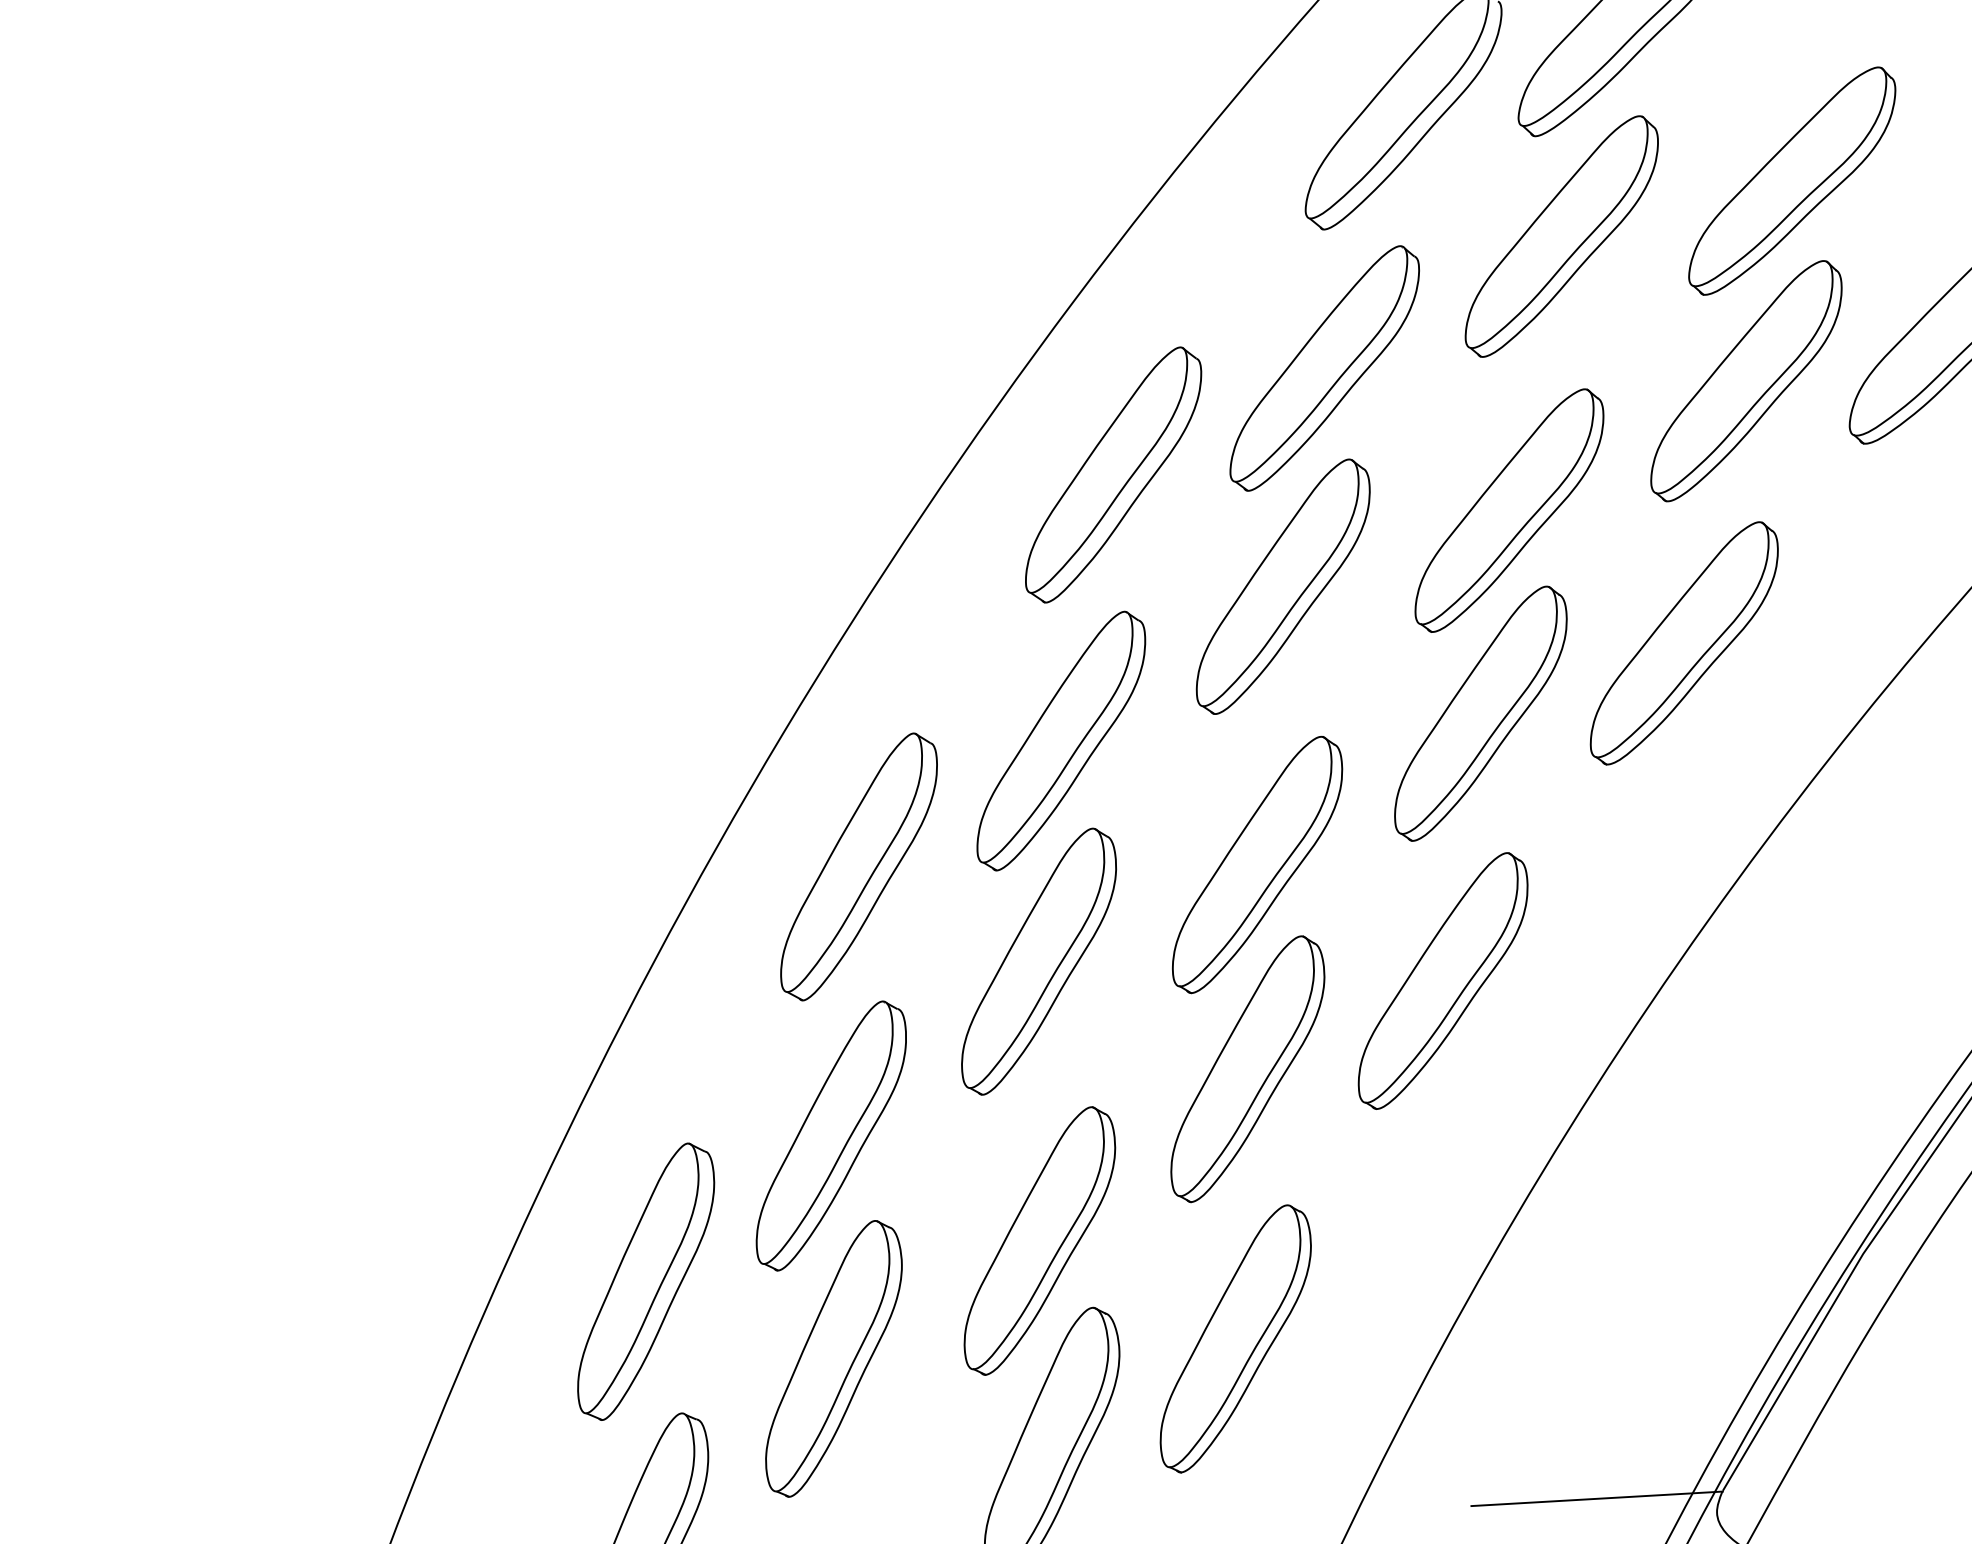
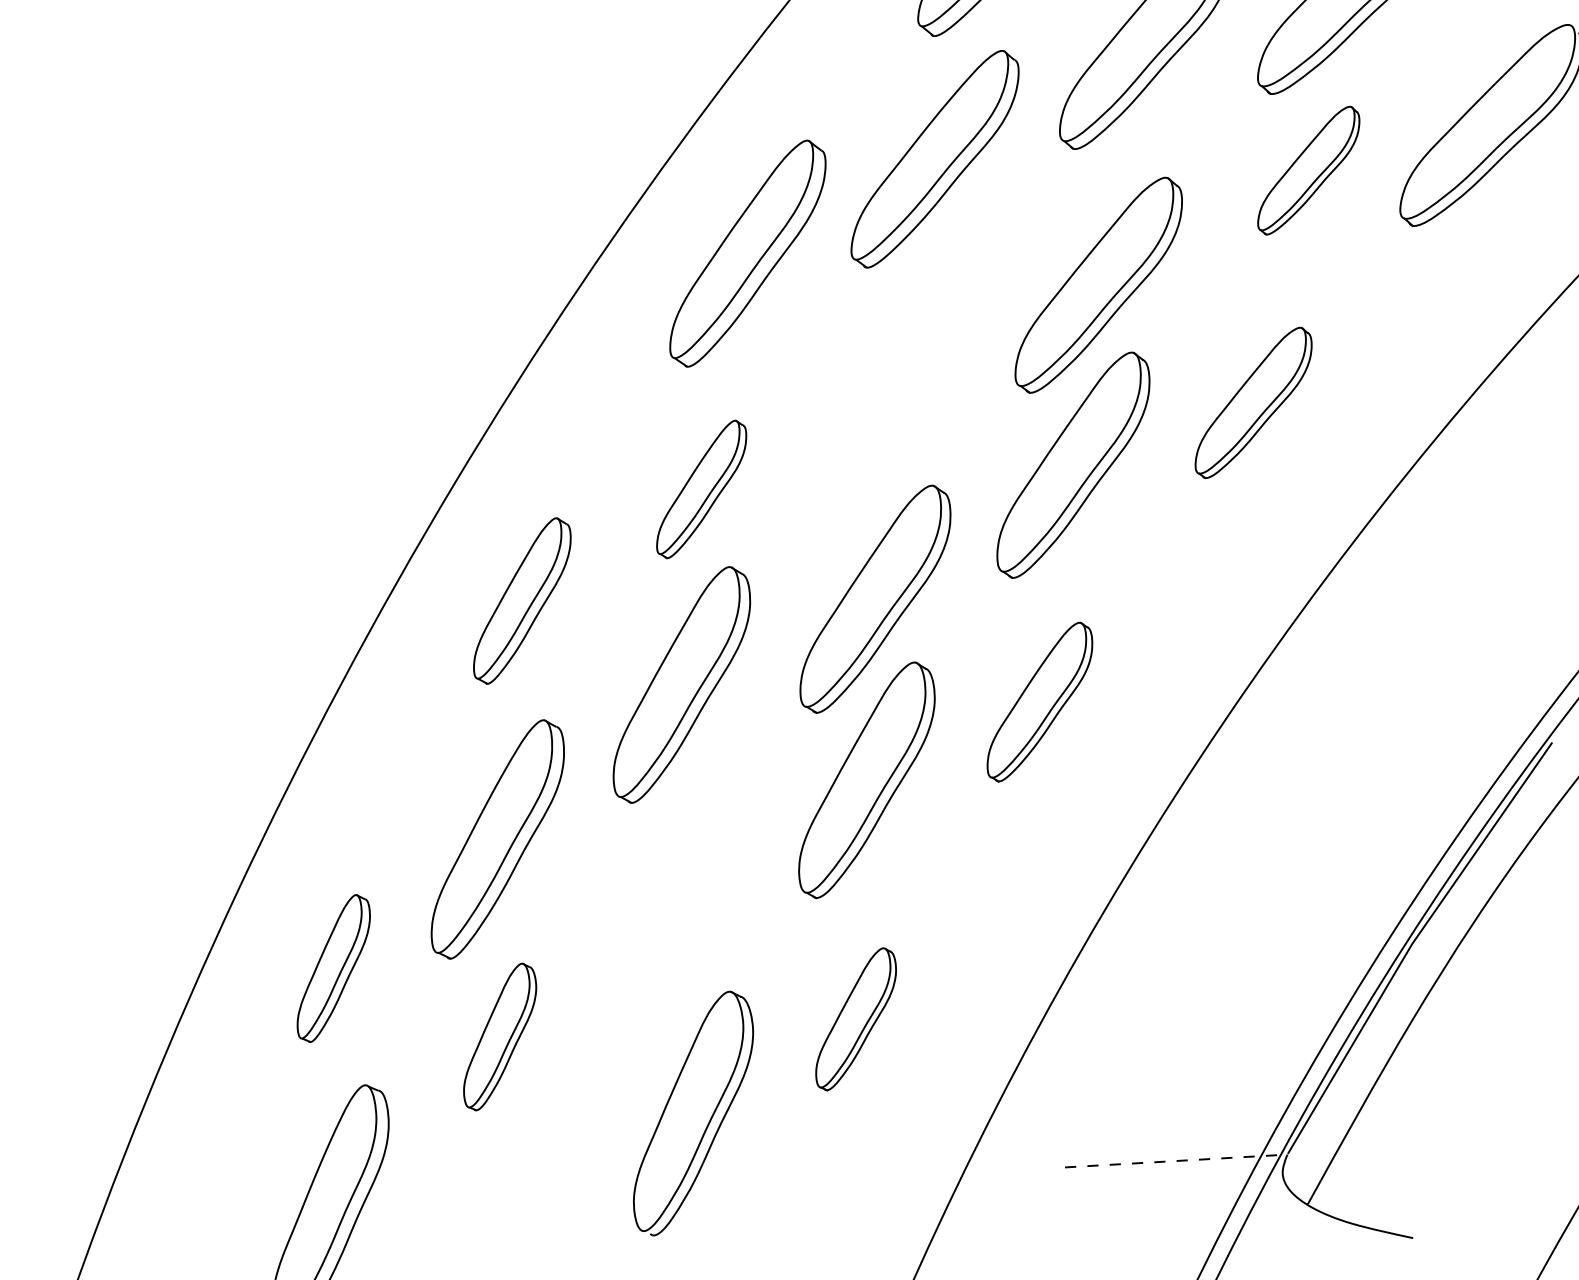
part: (1746, 381) -> (1308, 170), size x0.6
part: (1282, 586) -> (897, 352), removed
part: (1683, 643) -> (1252, 403), size x0.7
part: (1061, 740) -> (701, 488), size x0.6
part: (858, 866) -> (521, 600), size x0.7
part: (1442, 980) -> (1039, 701), size x0.7
part: (1039, 1240) -> (682, 932), removed
part: (646, 1281) -> (334, 968), size x0.6
part: (1235, 1338) -> (855, 1018), size x0.6
part: (833, 1358) -> (499, 1036), size x0.6
line: (1597, 1498) -> (1176, 1160), solid -> dashed

